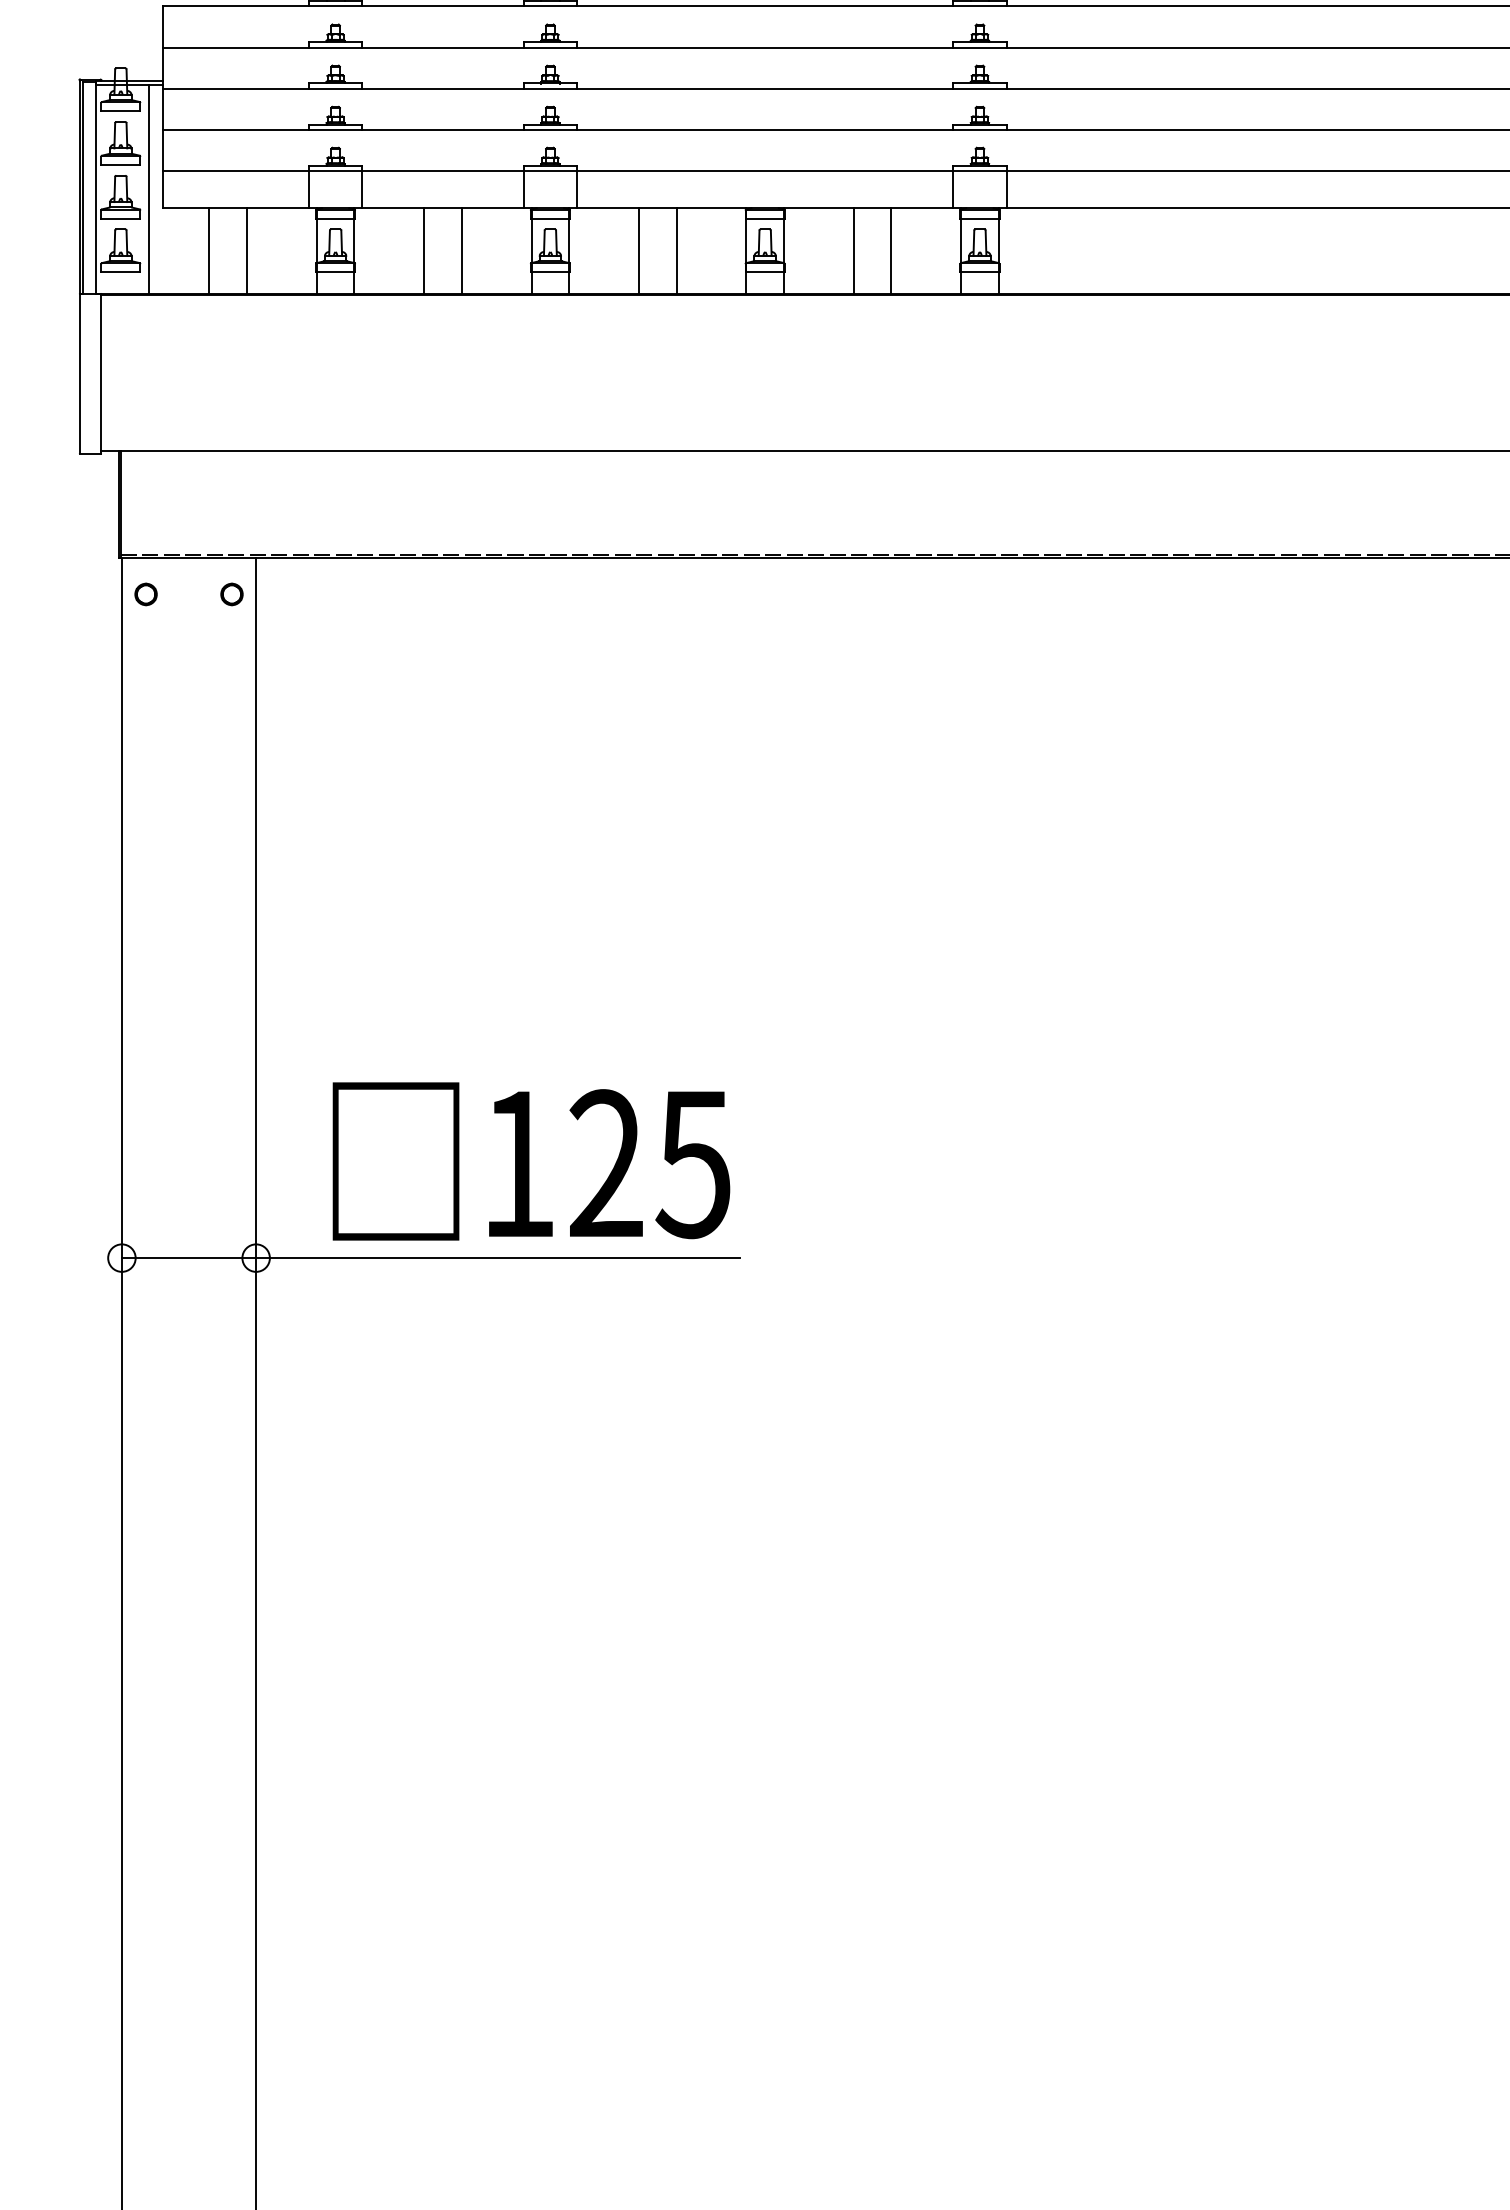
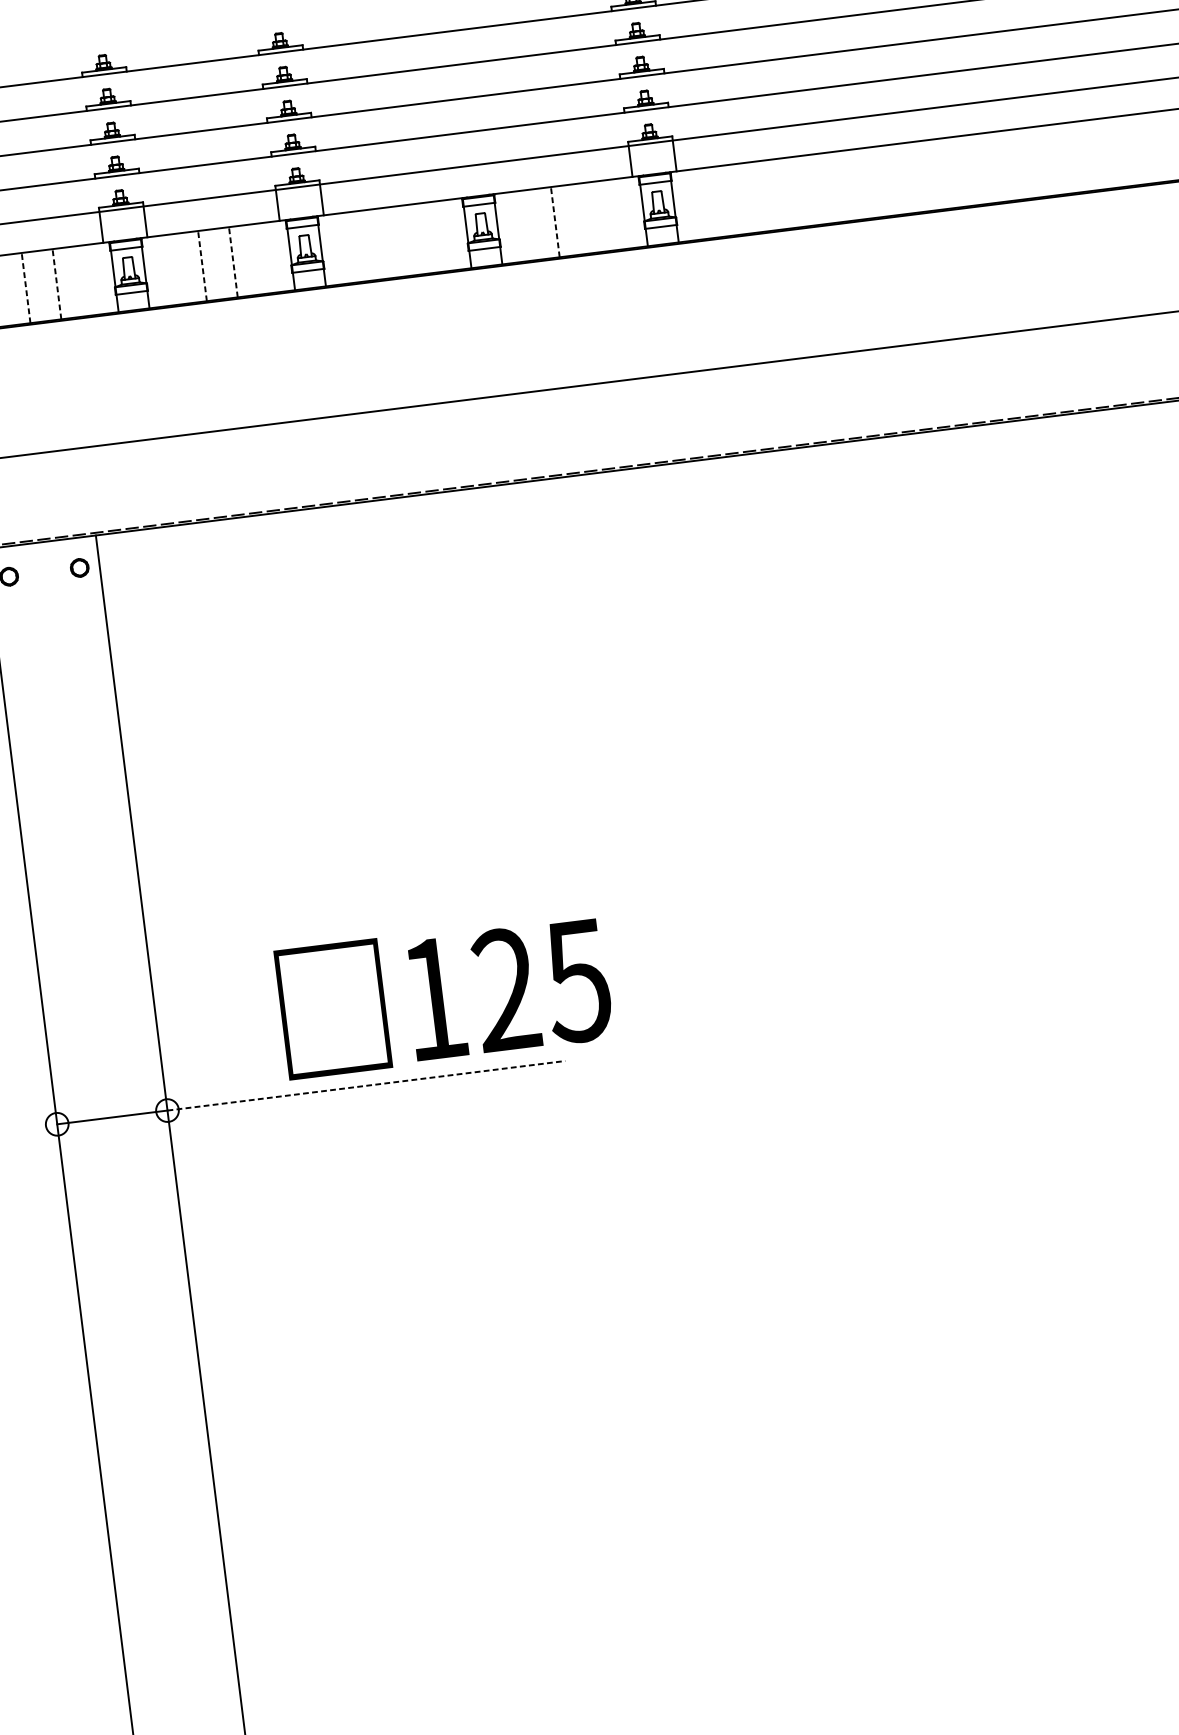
line: (209, 250) -> (26, 287), solid -> dashed
line: (247, 250) -> (57, 283), solid -> dashed
line: (424, 250) -> (202, 265), solid -> dashed
line: (461, 250) -> (233, 261), solid -> dashed
line: (639, 250) -> (379, 243), removed
line: (676, 250) -> (409, 239), removed
line: (853, 250) -> (555, 221), solid -> dashed
line: (891, 250) -> (586, 217), removed
text: (531, 1161) -> (444, 995), moved
line: (498, 1258) -> (366, 1086), solid -> dashed

